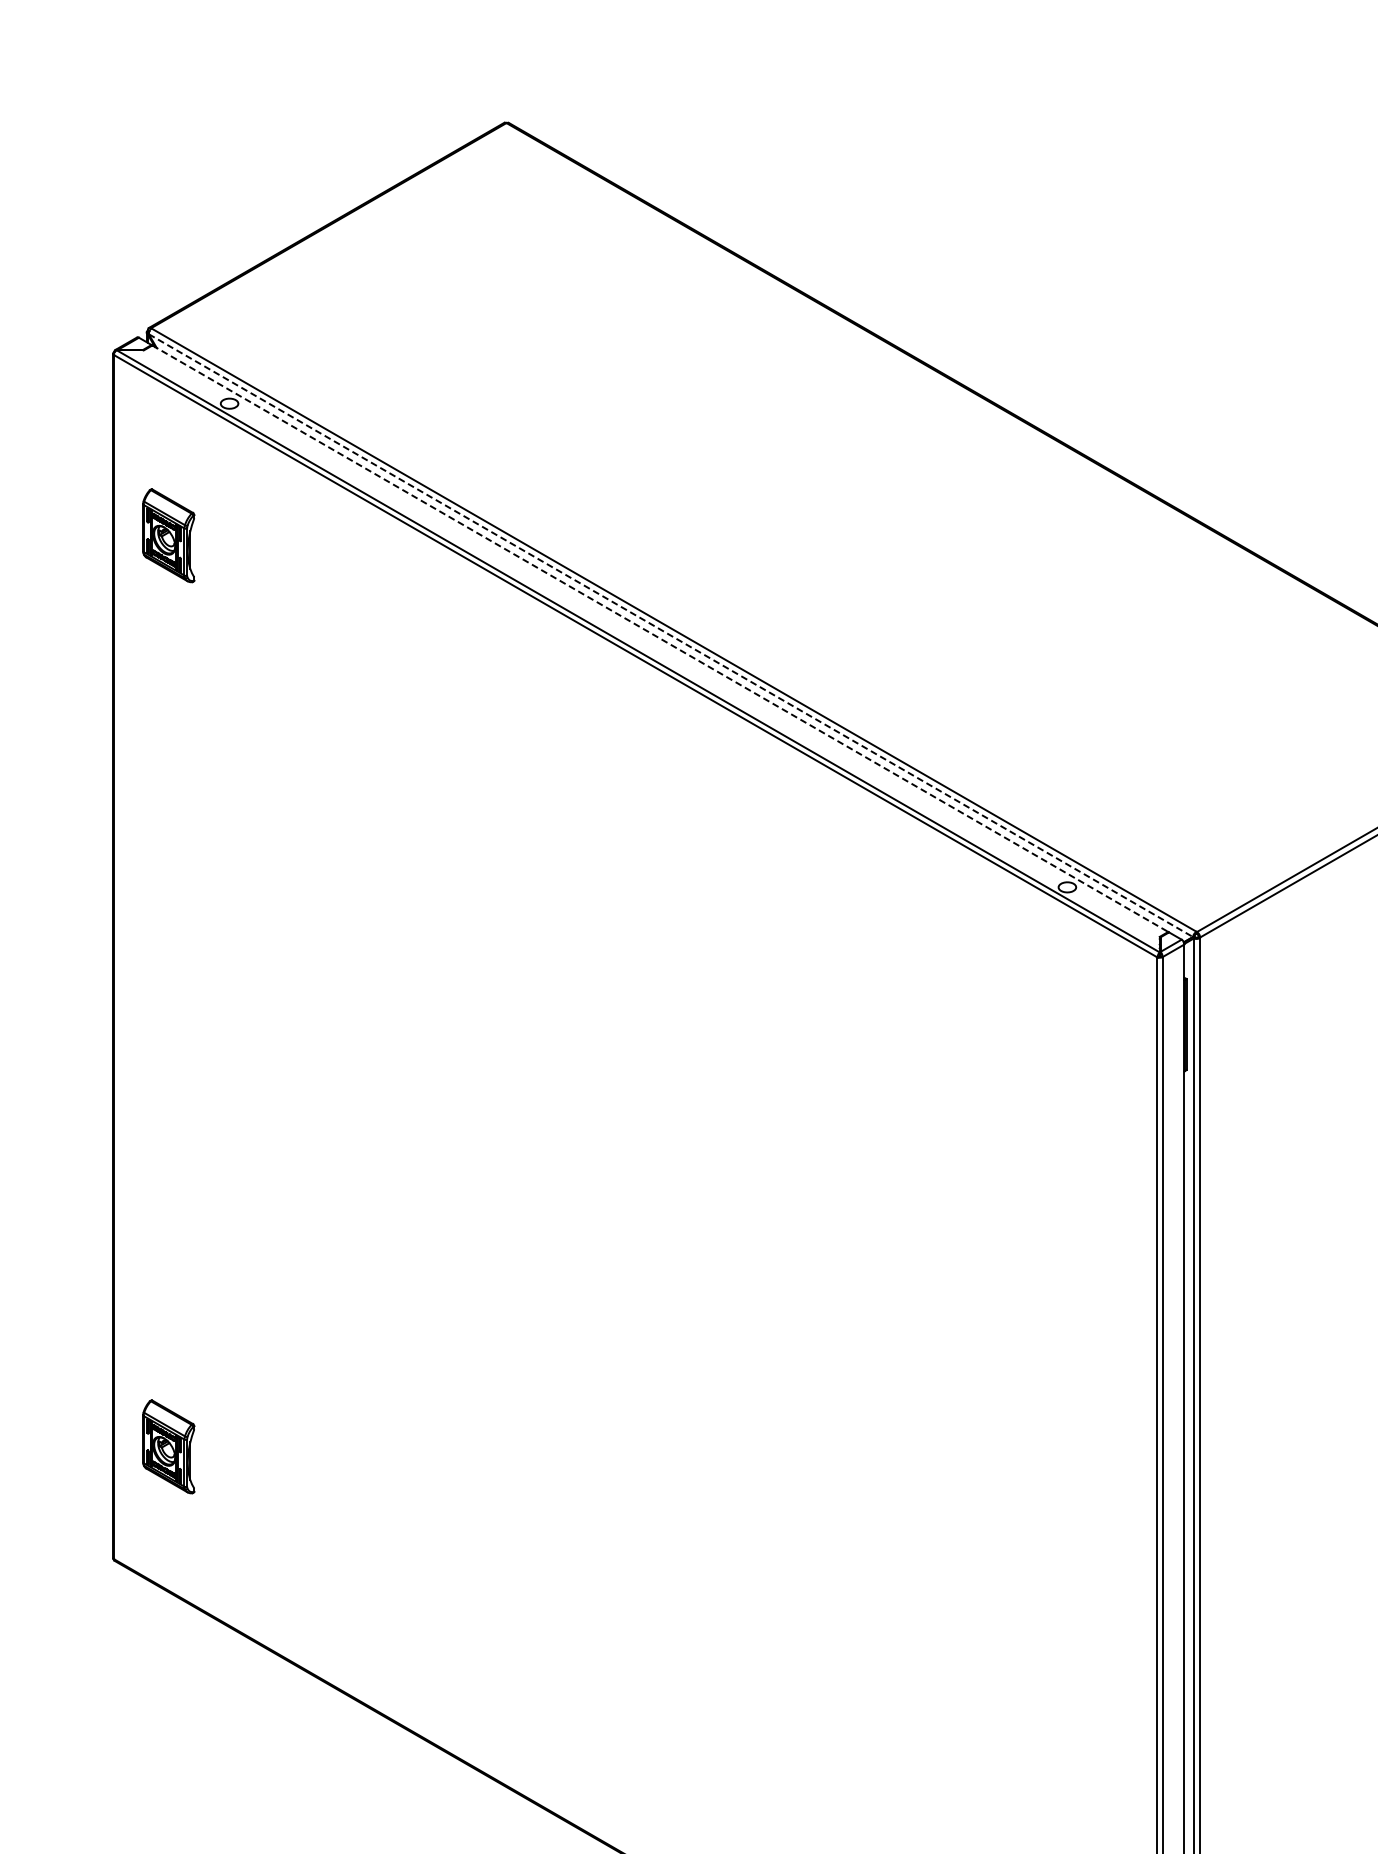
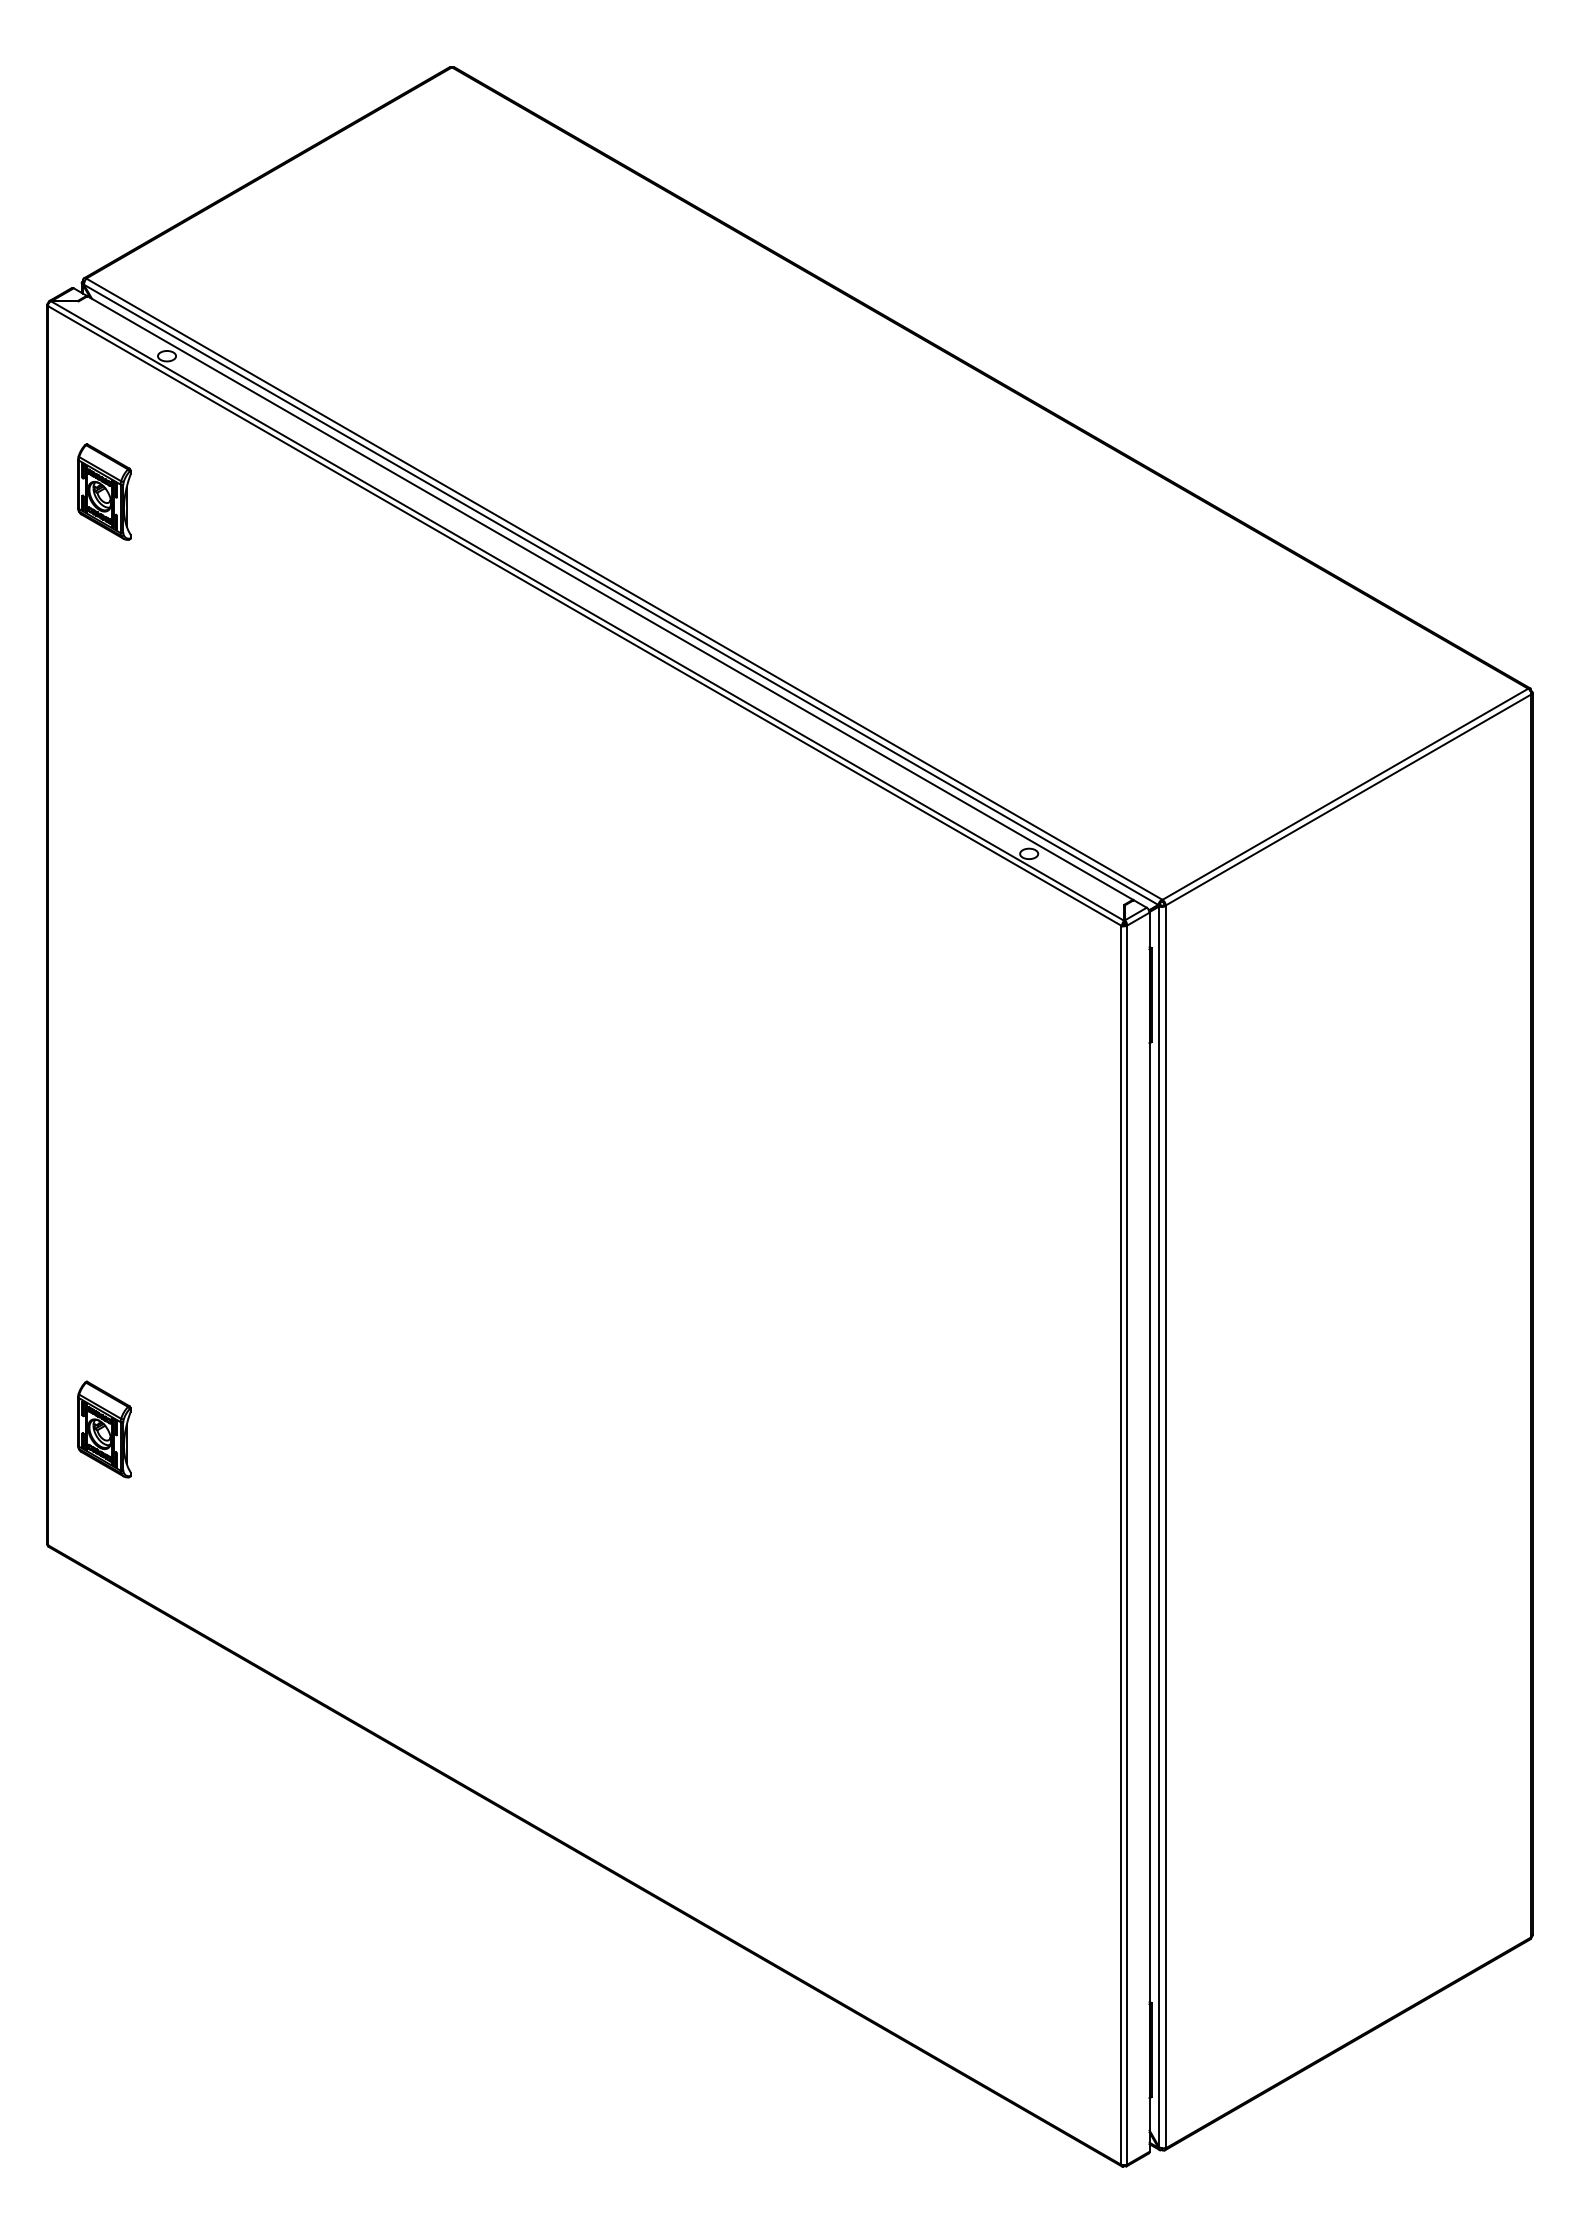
line: (671, 636) -> (621, 595), dashed -> solid
line: (660, 639) -> (610, 598), dashed -> solid

